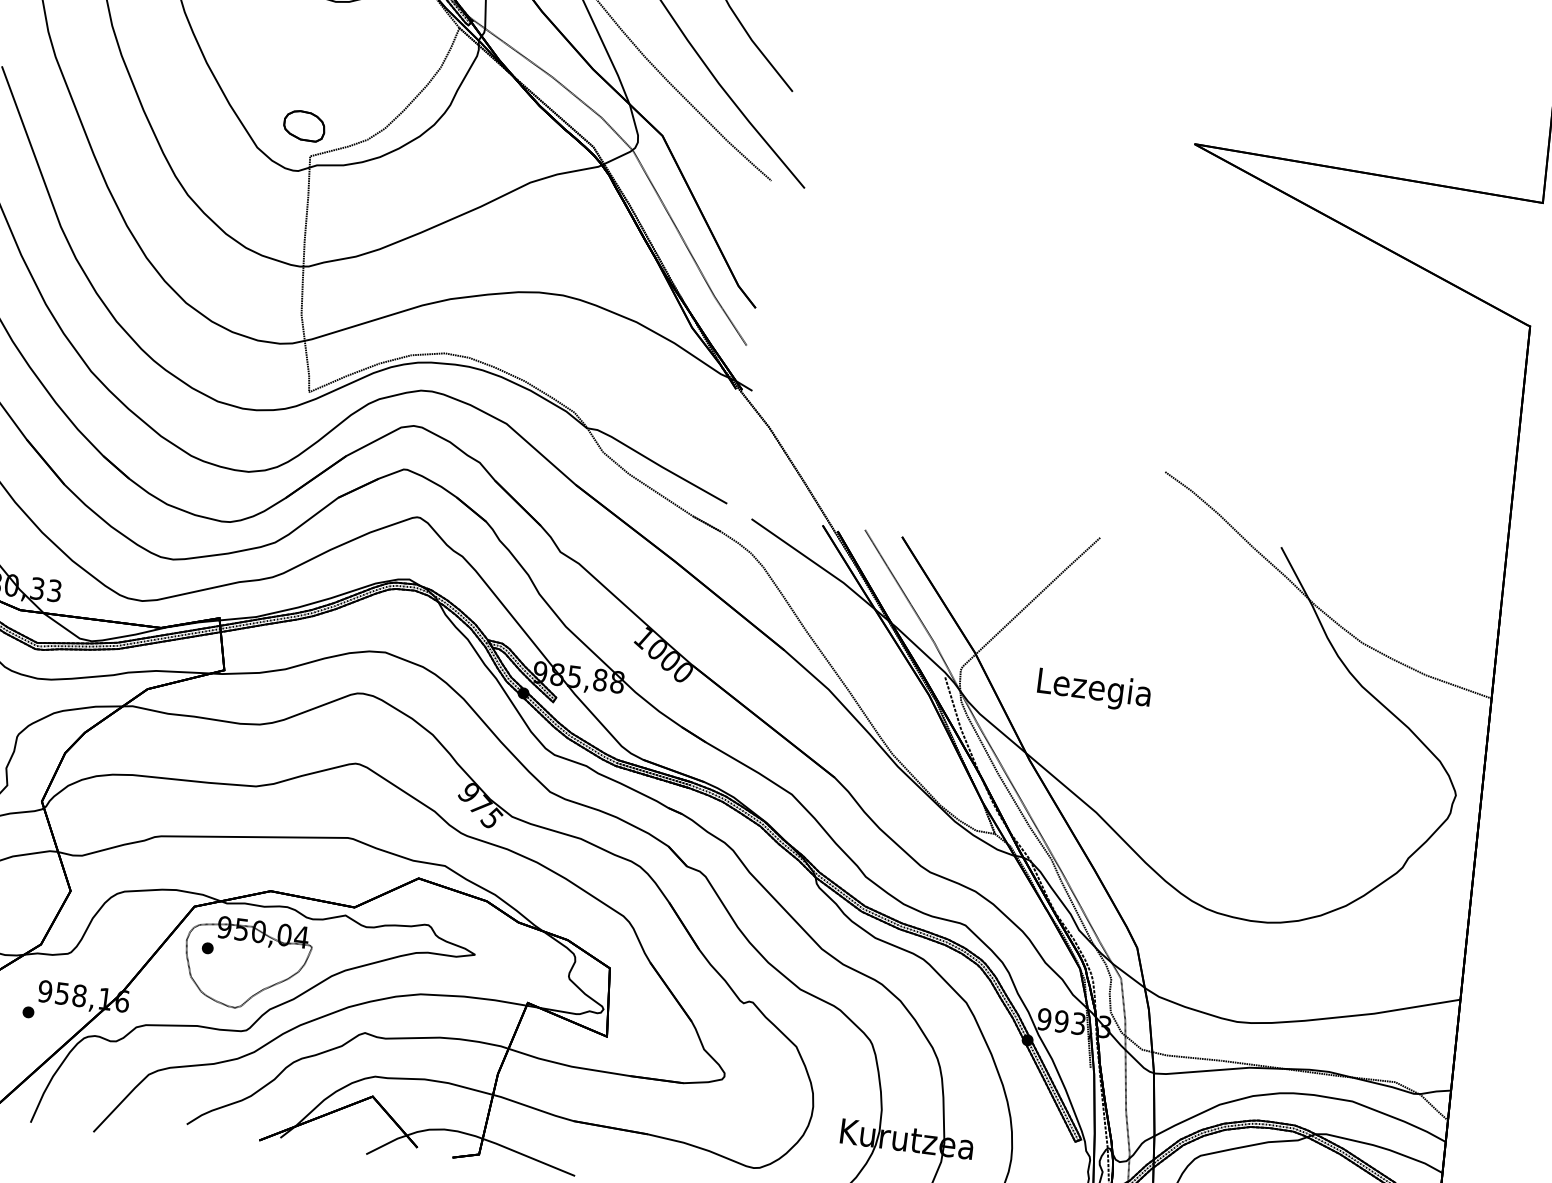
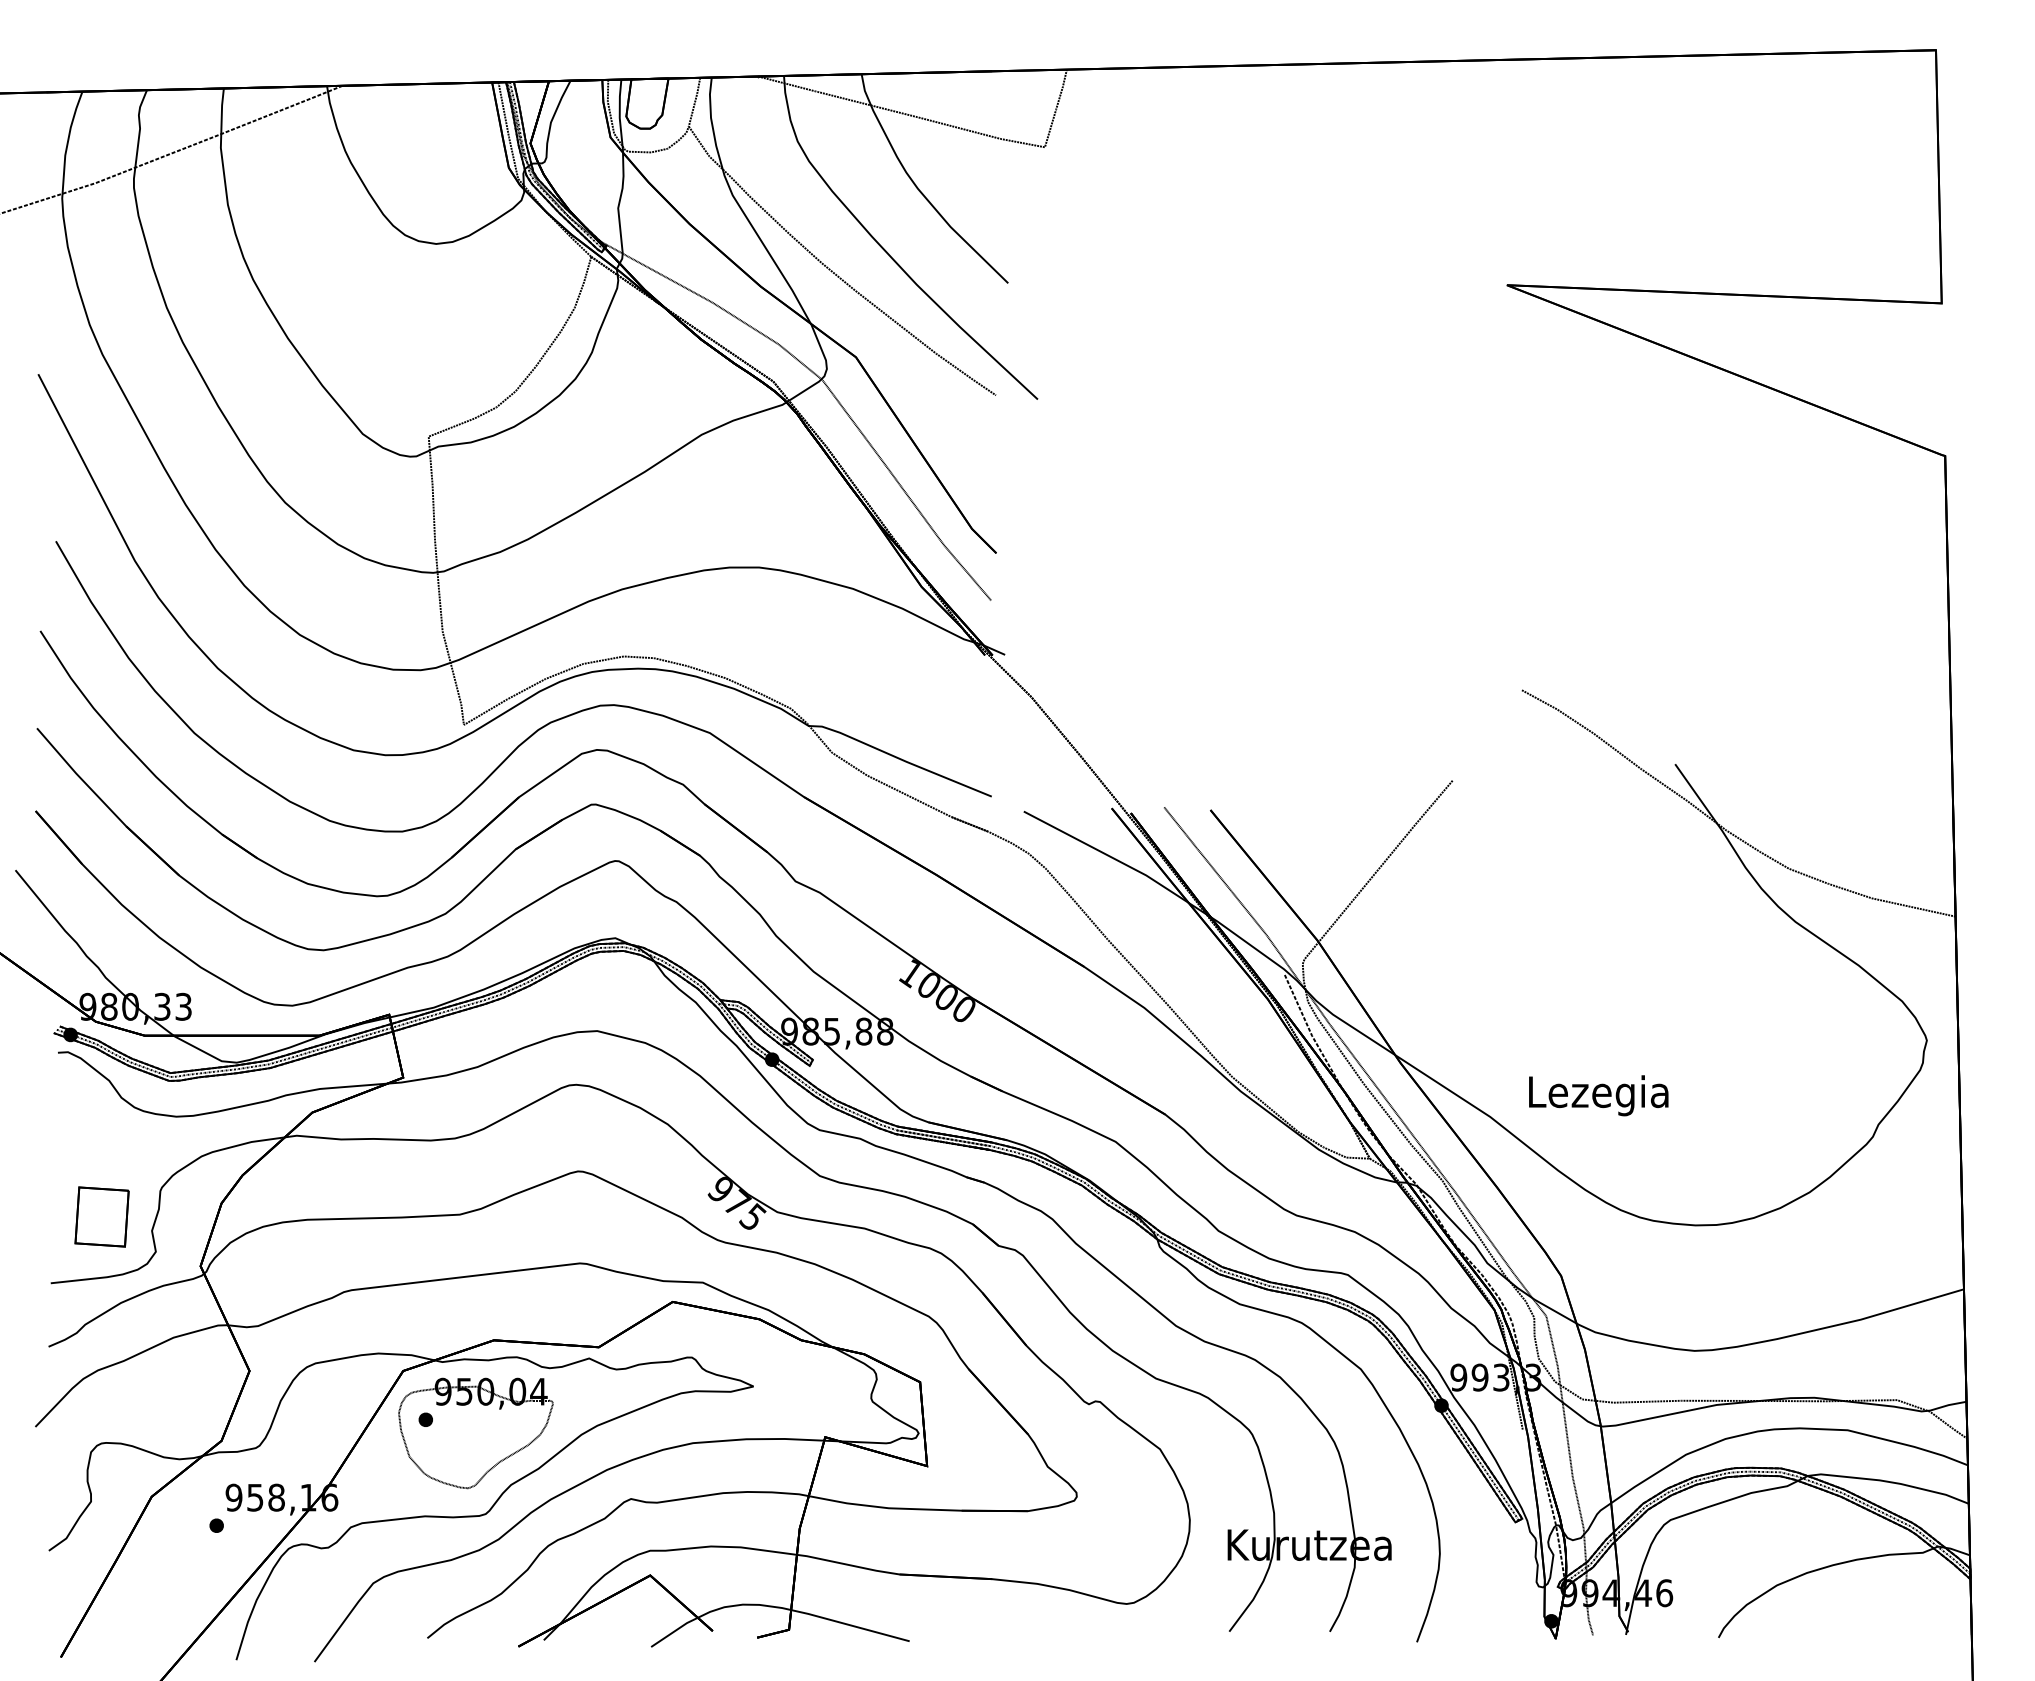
part: (304, 126) -> (417, 400), removed
text: (1093, 689) -> (1598, 1095), moved

